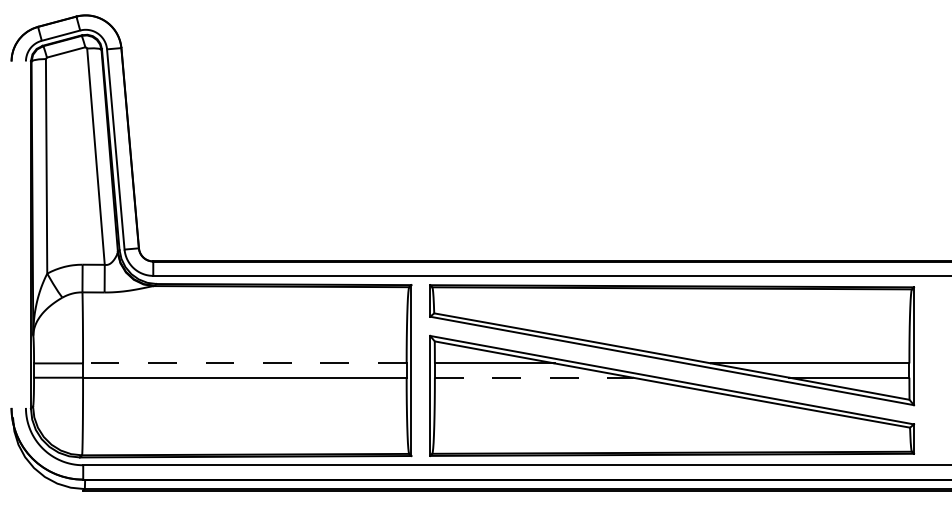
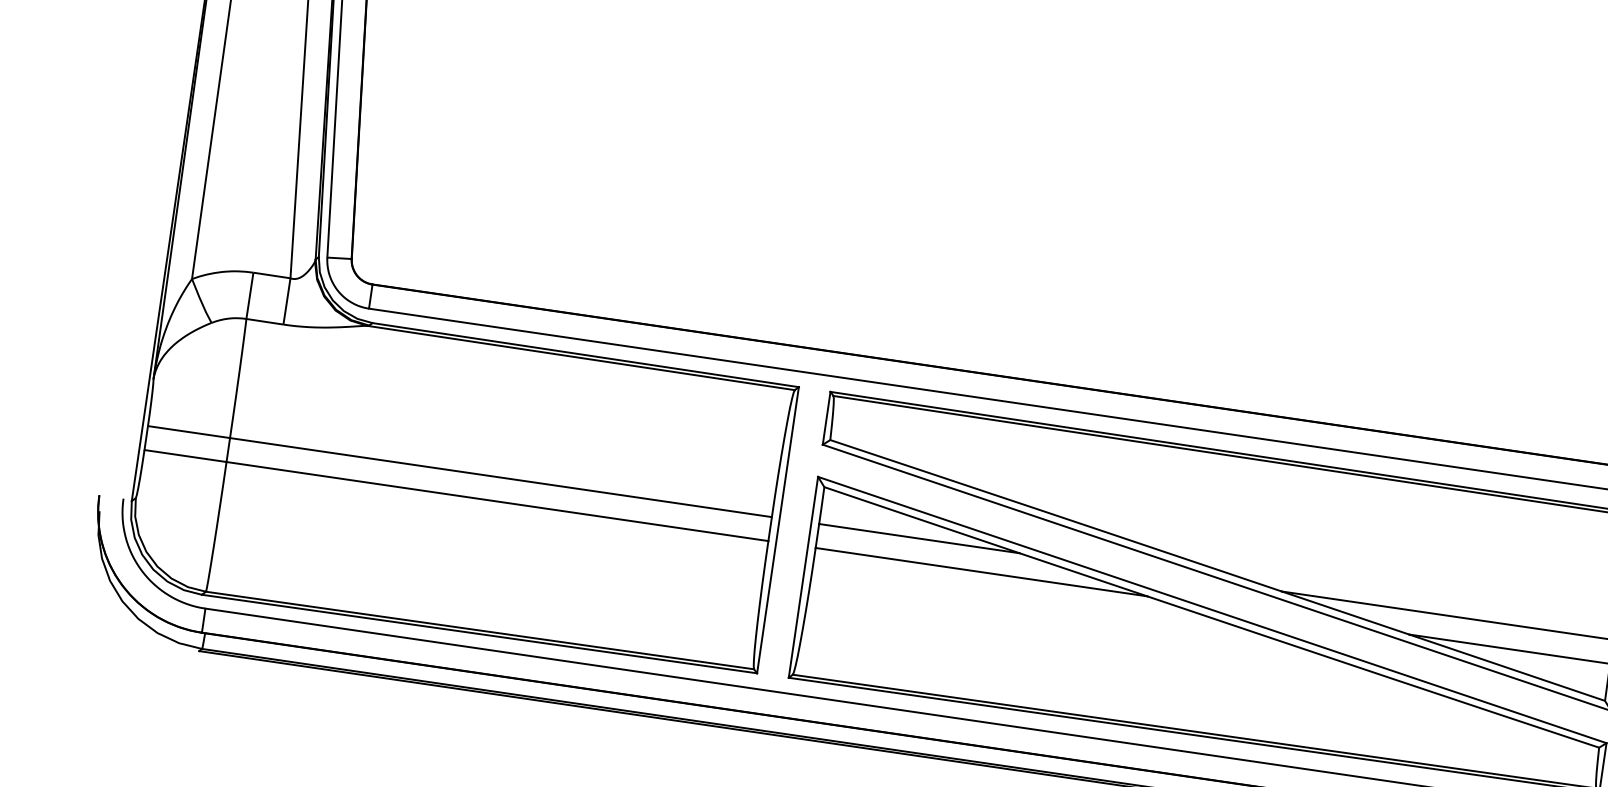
line: (244, 363) -> (500, 477), dashed -> solid
line: (534, 377) -> (982, 571), dashed -> solid

